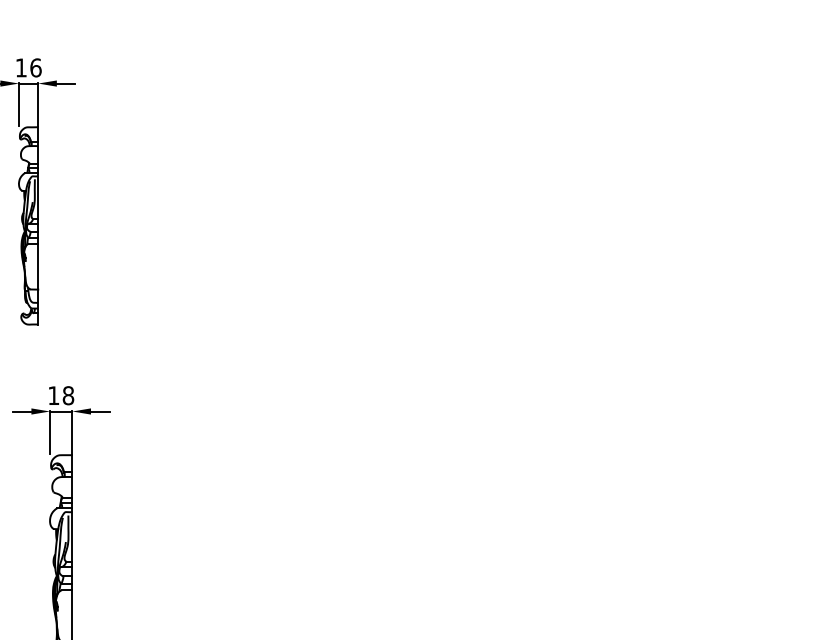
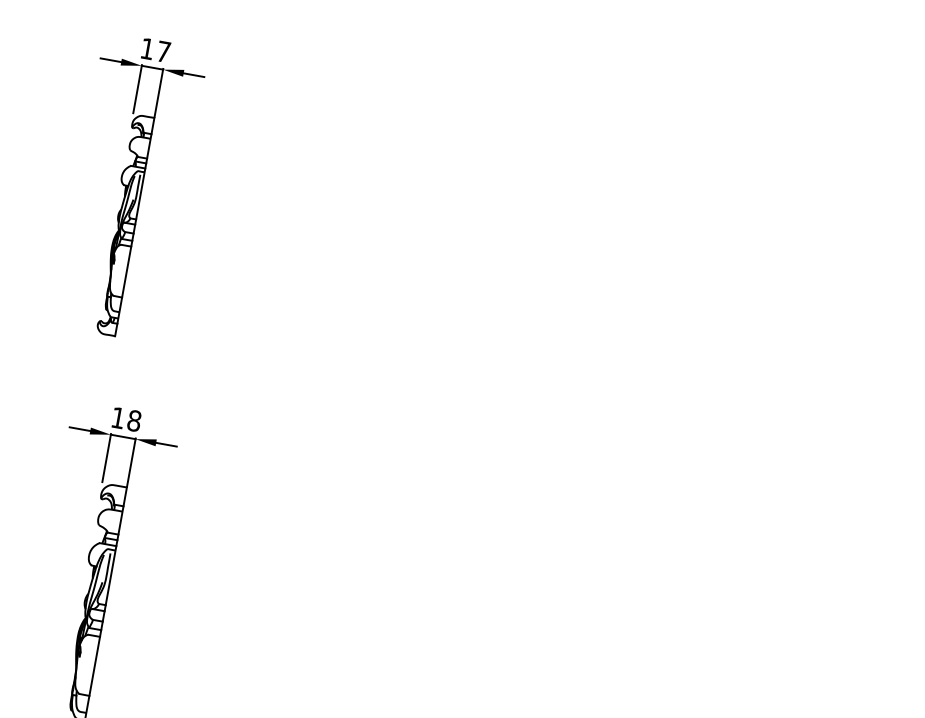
text: (35, 67) -> (163, 51), 16 -> 17

